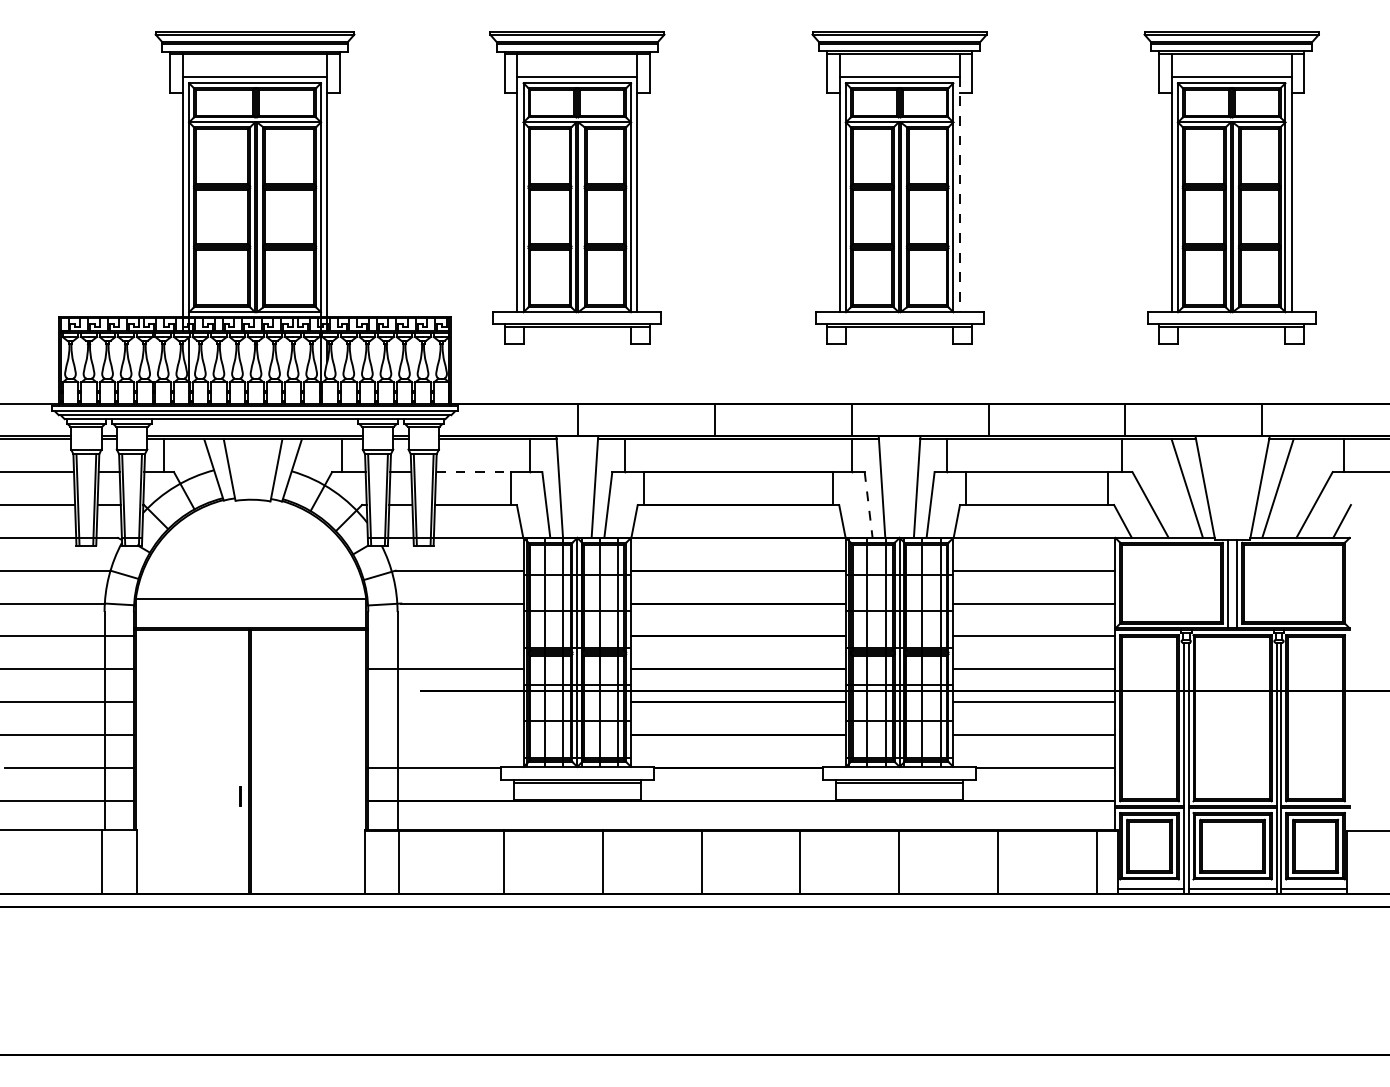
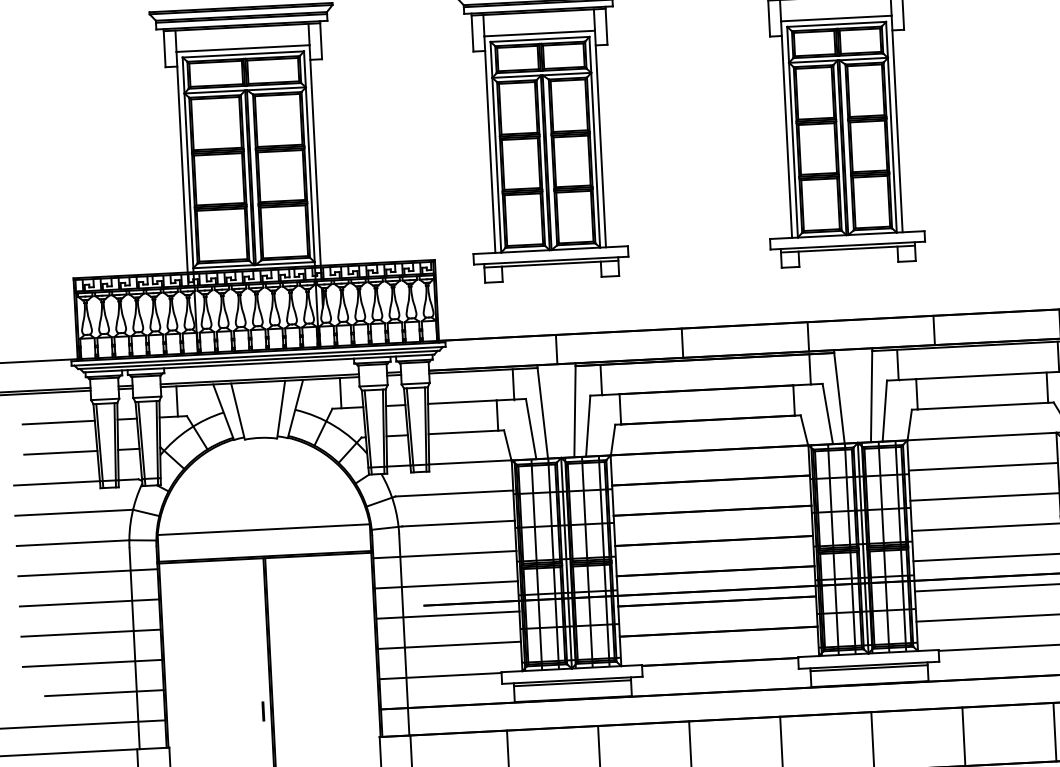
line: (959, 194) -> (896, 123), dashed -> solid
line: (473, 472) -> (462, 402), dashed -> solid
line: (868, 505) -> (827, 414), dashed -> solid
line: (445, 636) -> (444, 554), added
line: (445, 702) -> (447, 615), added
line: (445, 734) -> (449, 644), added

